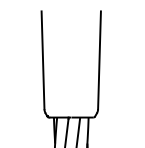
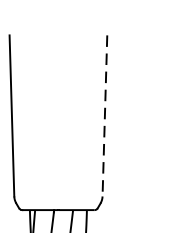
line: (99, 60) -> (104, 116), solid -> dashed

